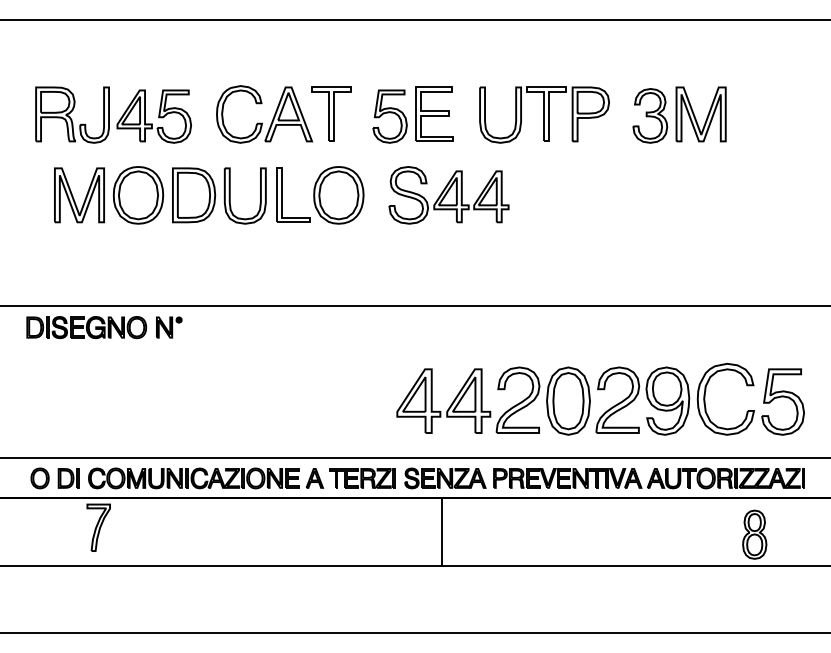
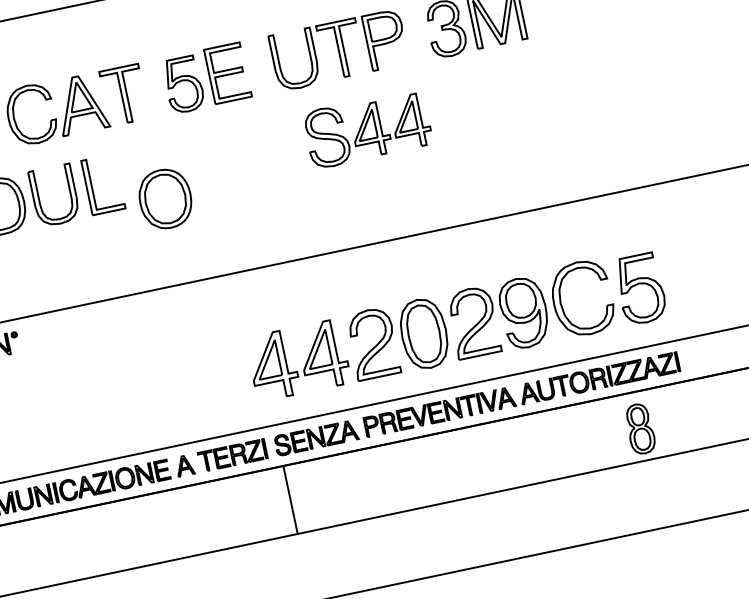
part: (338, 195) -> (165, 199), moved
part: (448, 195) -> (367, 129), moved
line: (442, 531) -> (290, 499), moved

